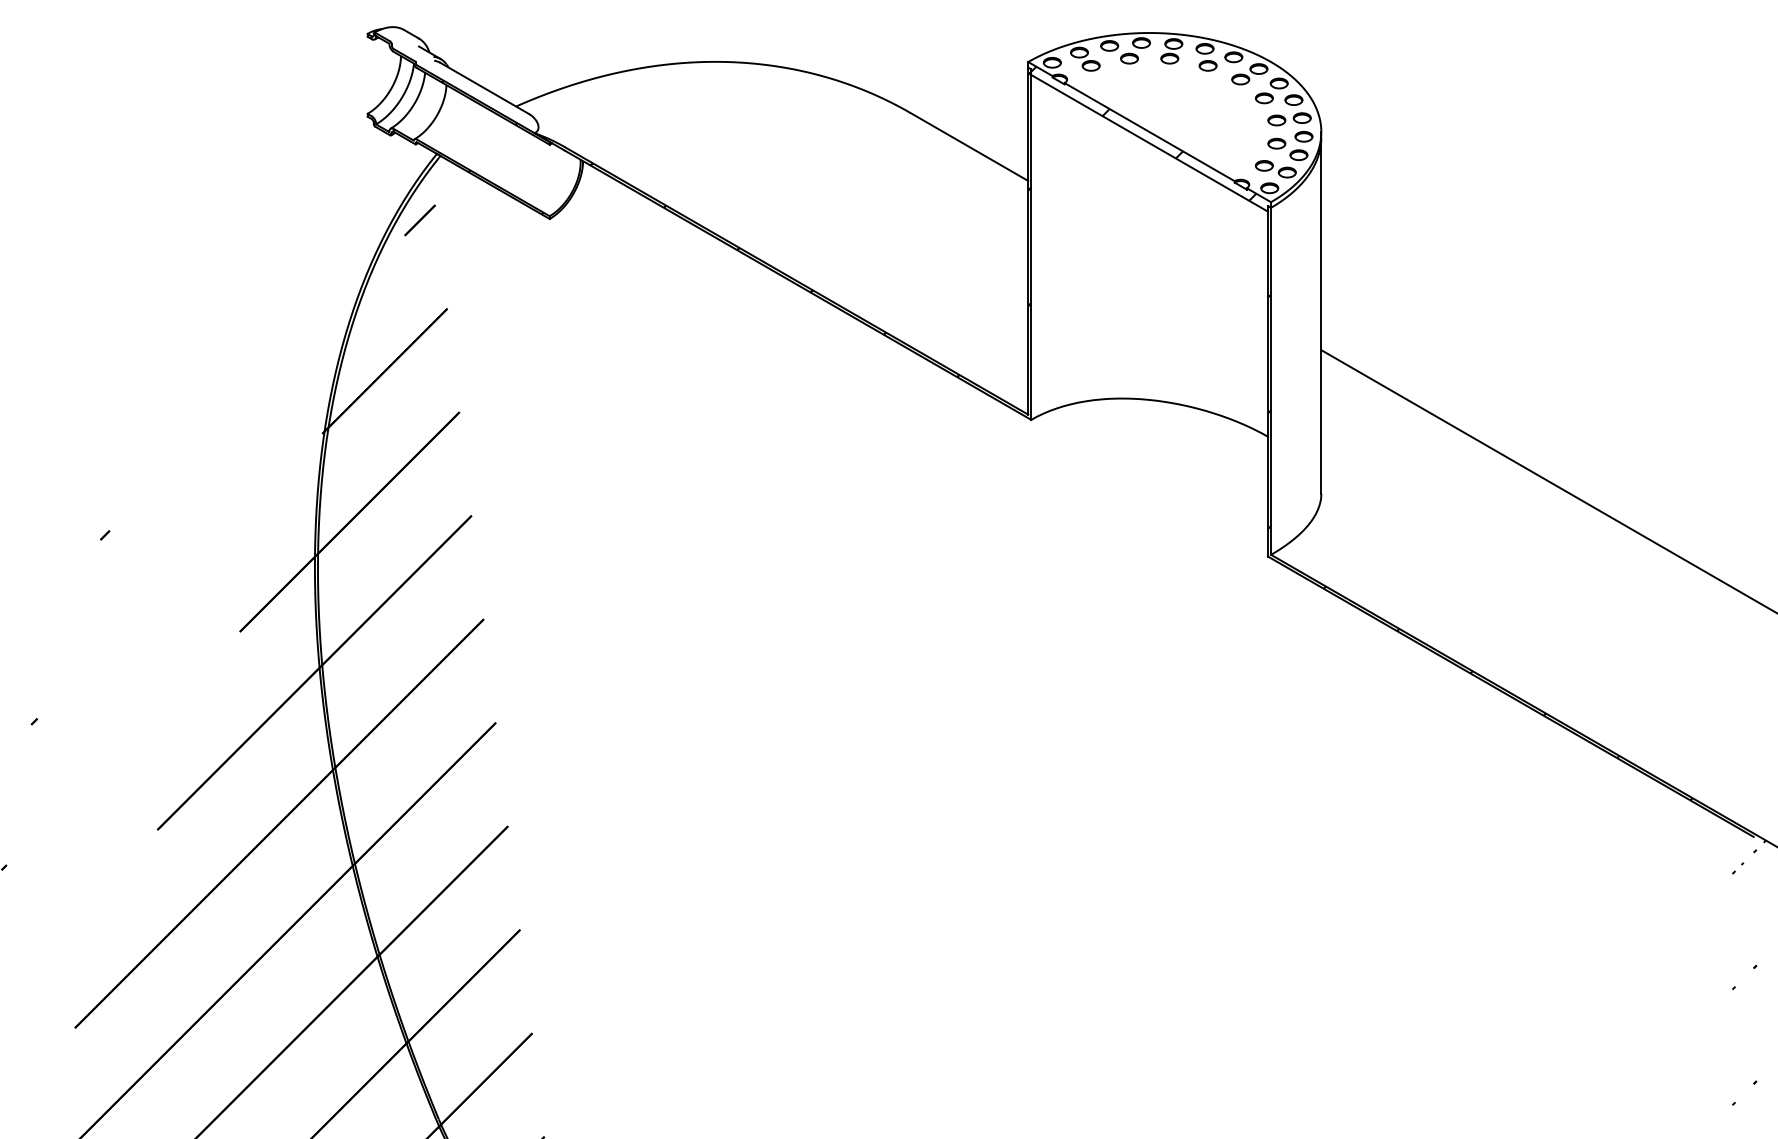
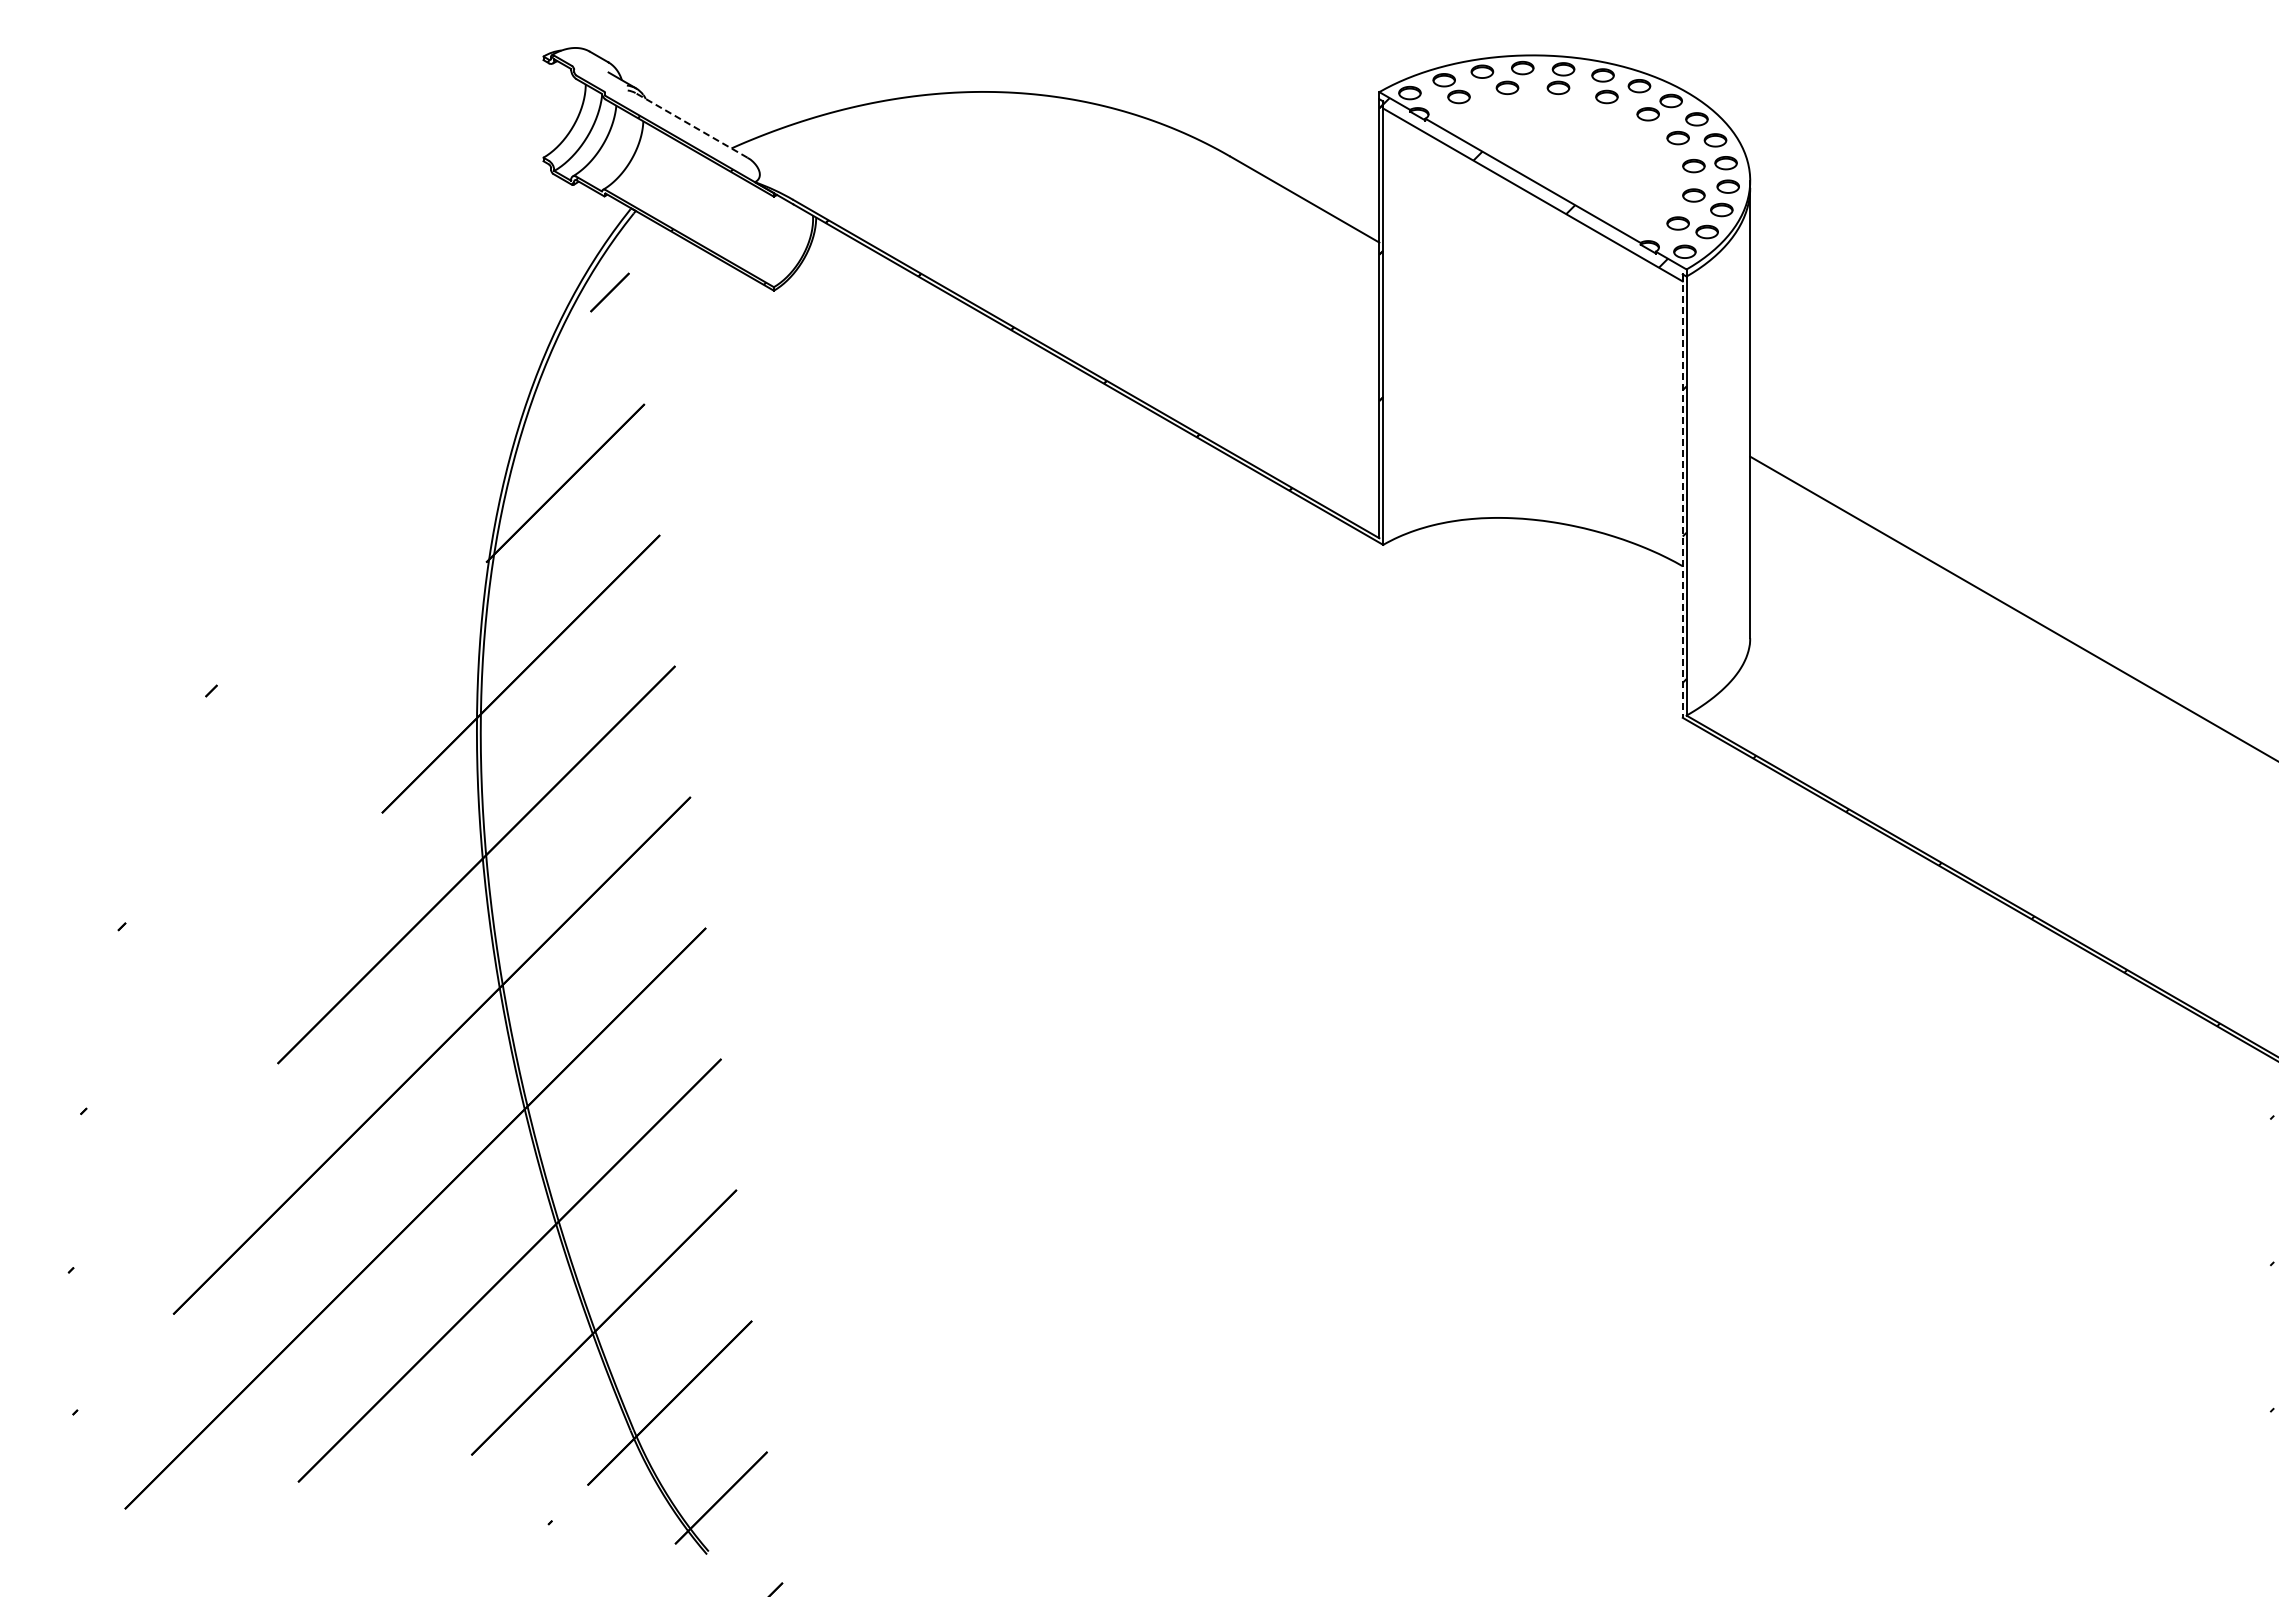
line: (484, 88) -> (691, 125), solid -> dashed
line: (1267, 381) -> (1682, 496), solid -> dashed

